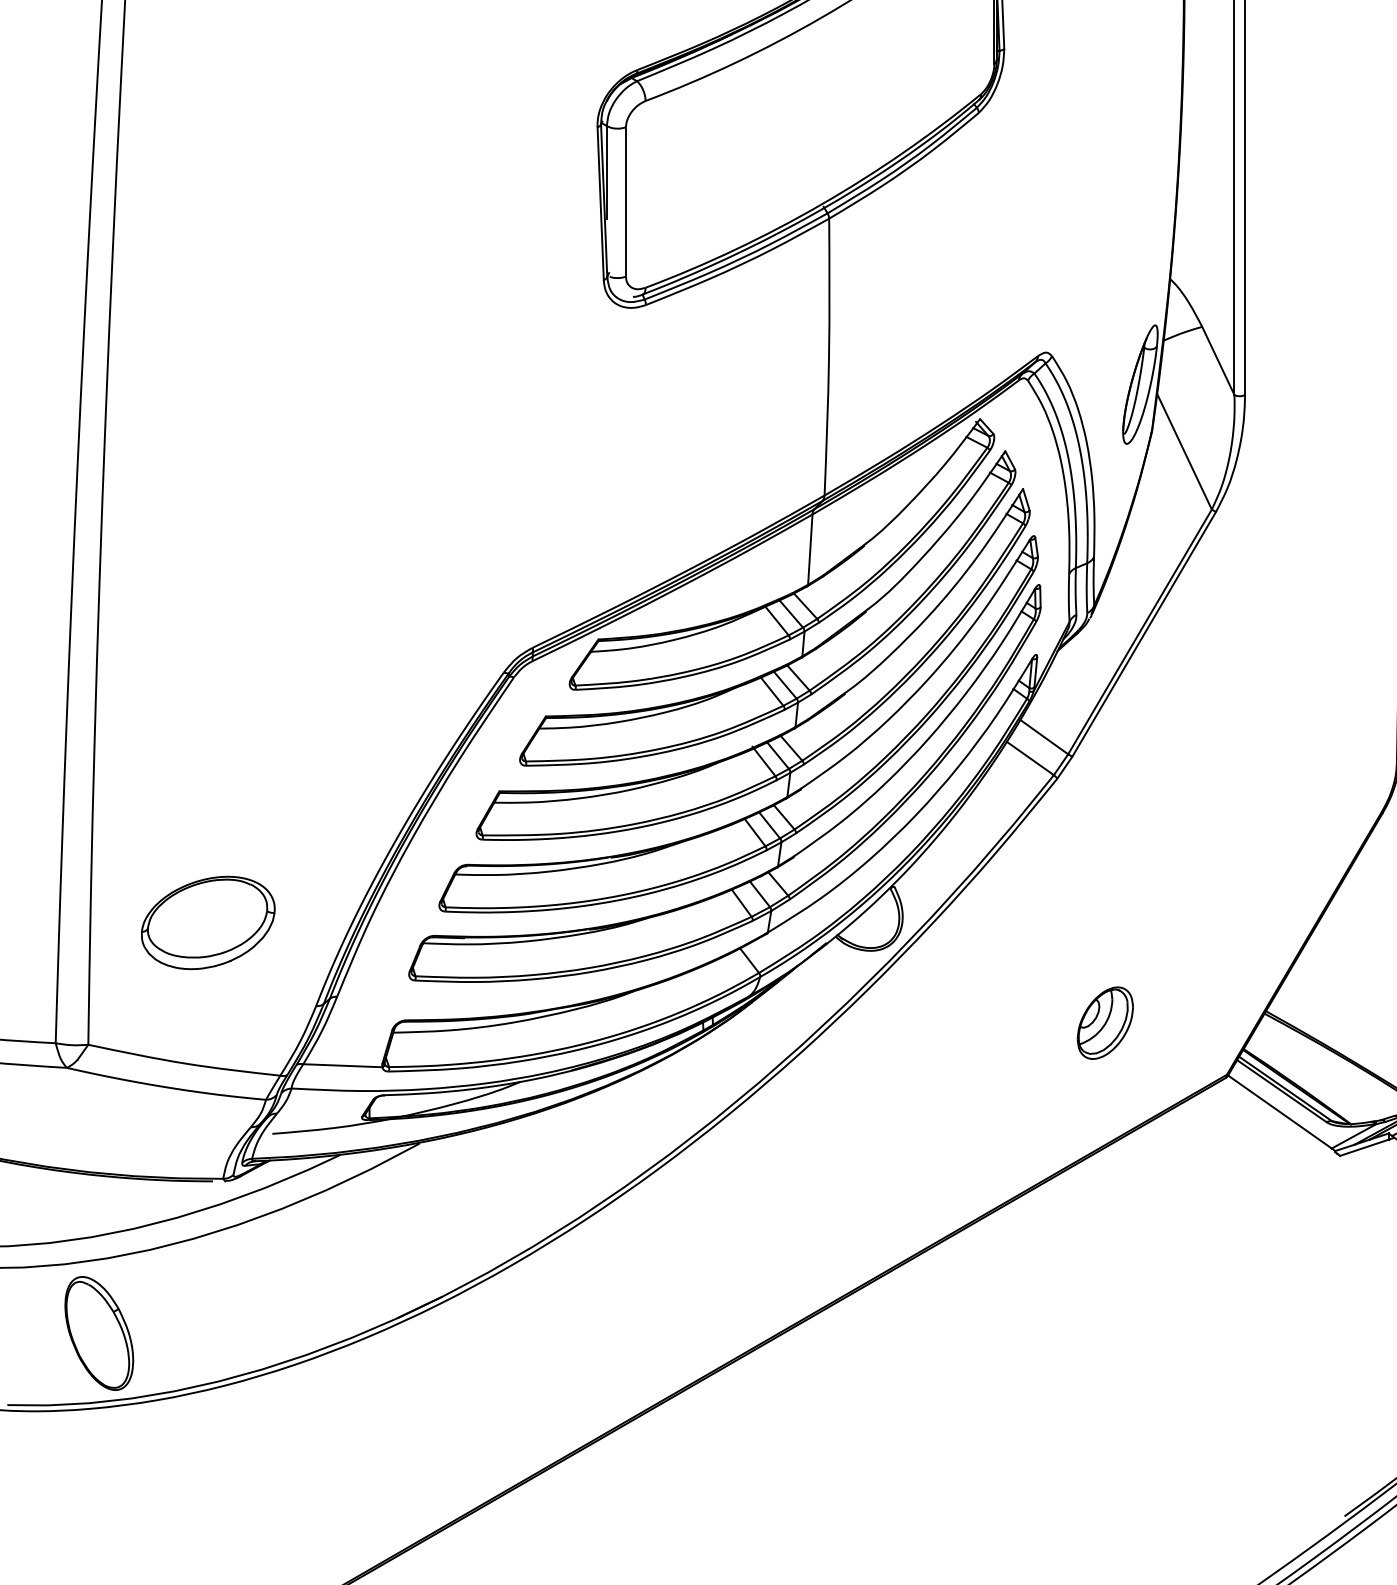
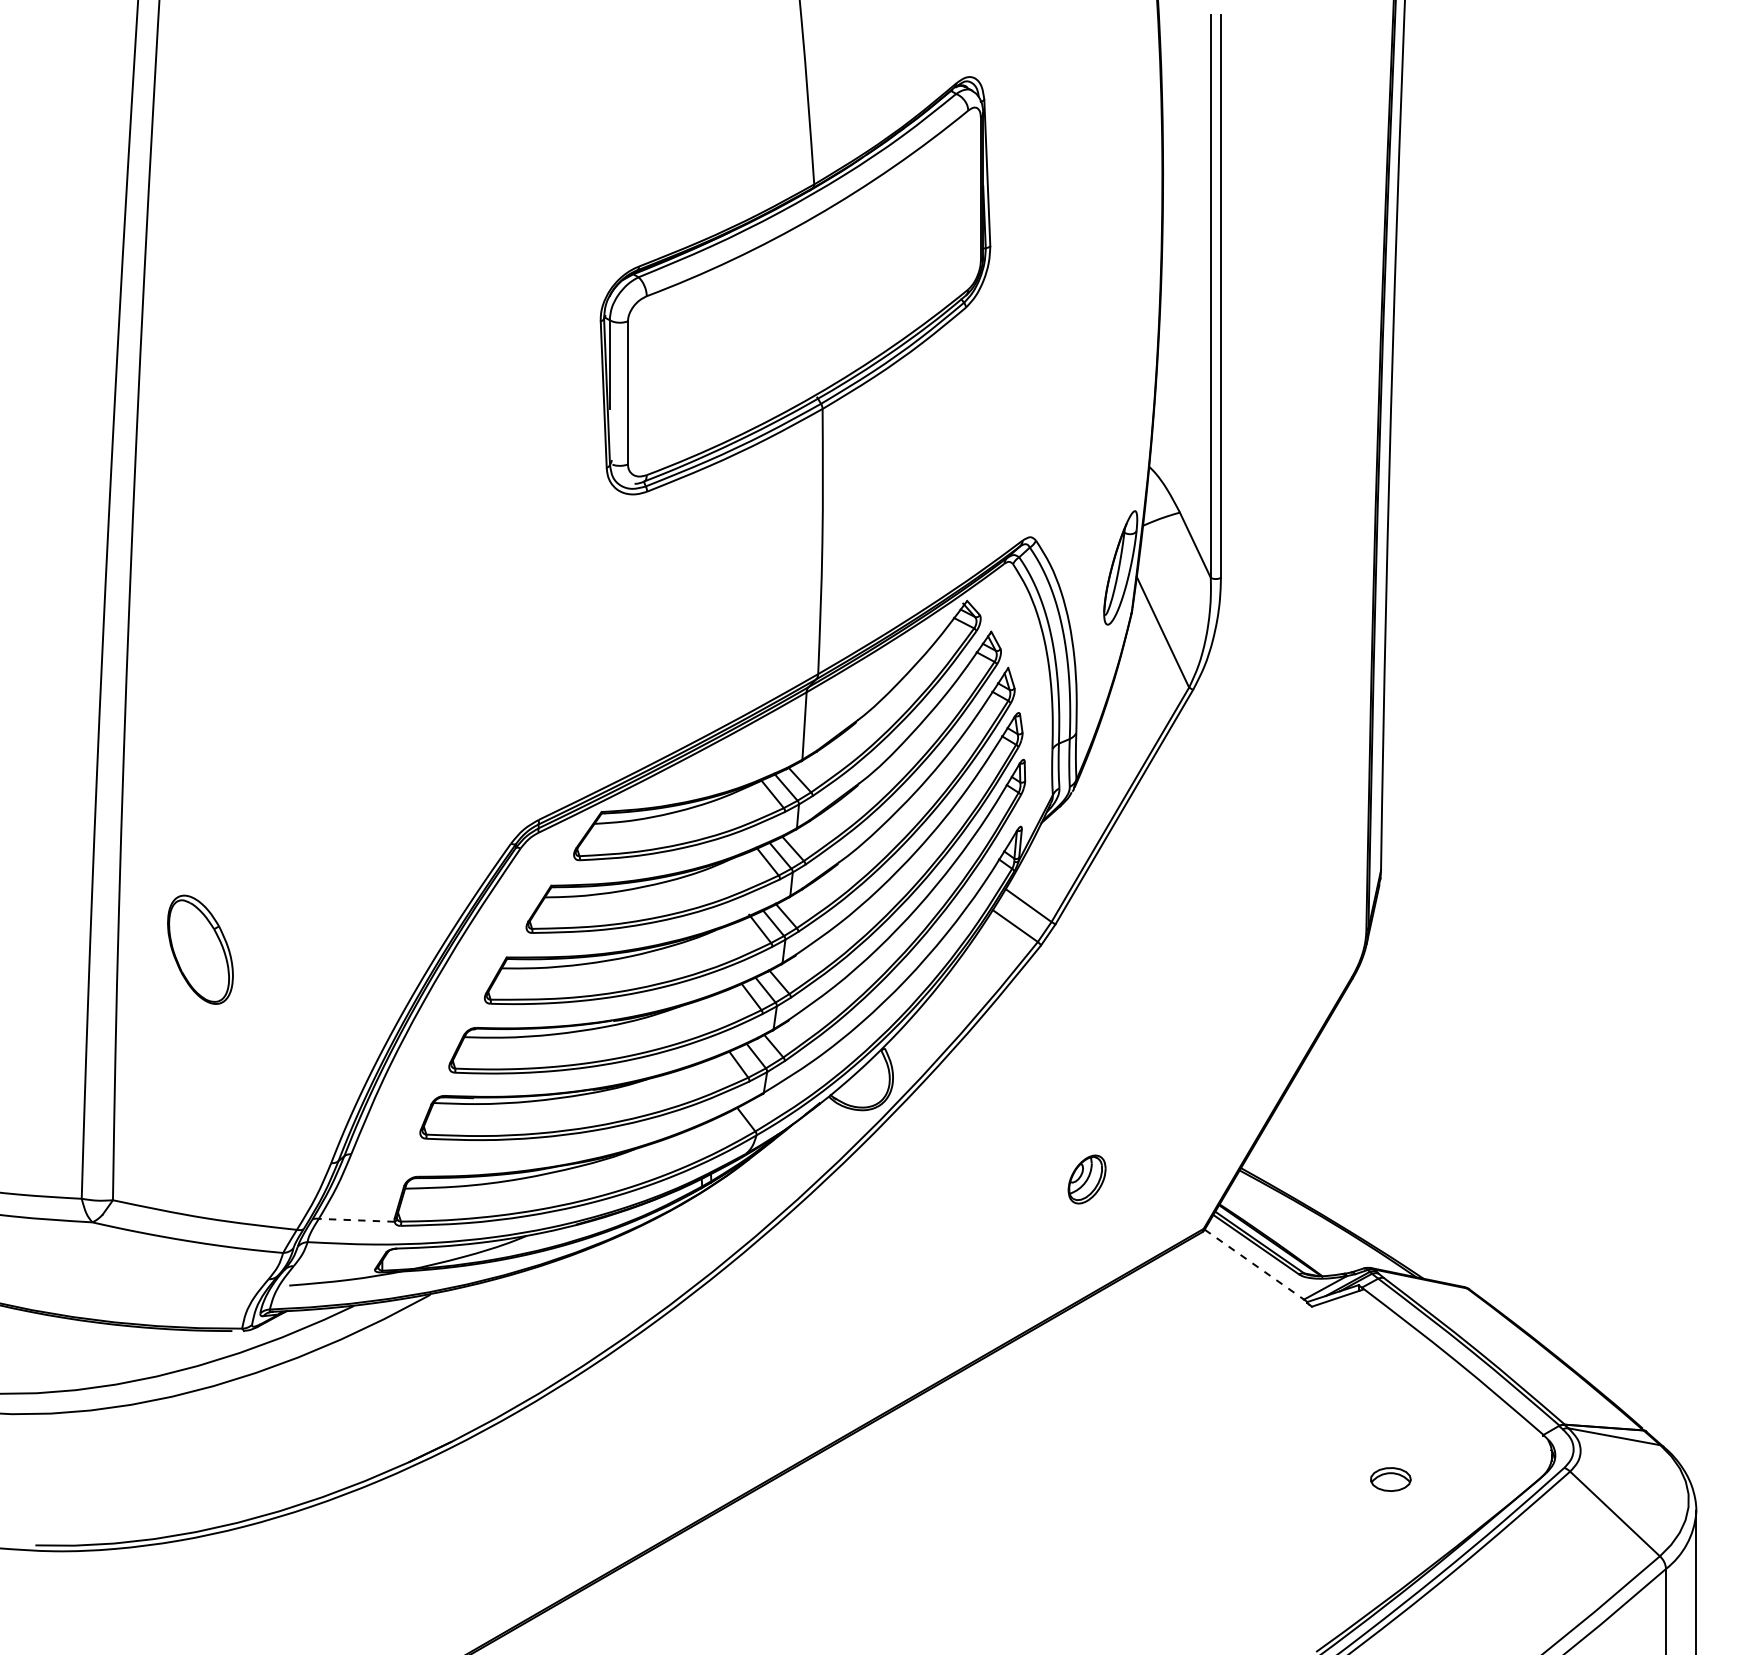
part: (207, 922) -> (227, 1083), removed
part: (1104, 1023) -> (1086, 1179), size x0.7
line: (342, 1065) -> (356, 1220), solid -> dashed
line: (1280, 1111) -> (1254, 1264), solid -> dashed
part: (99, 1333) -> (200, 949), moved

